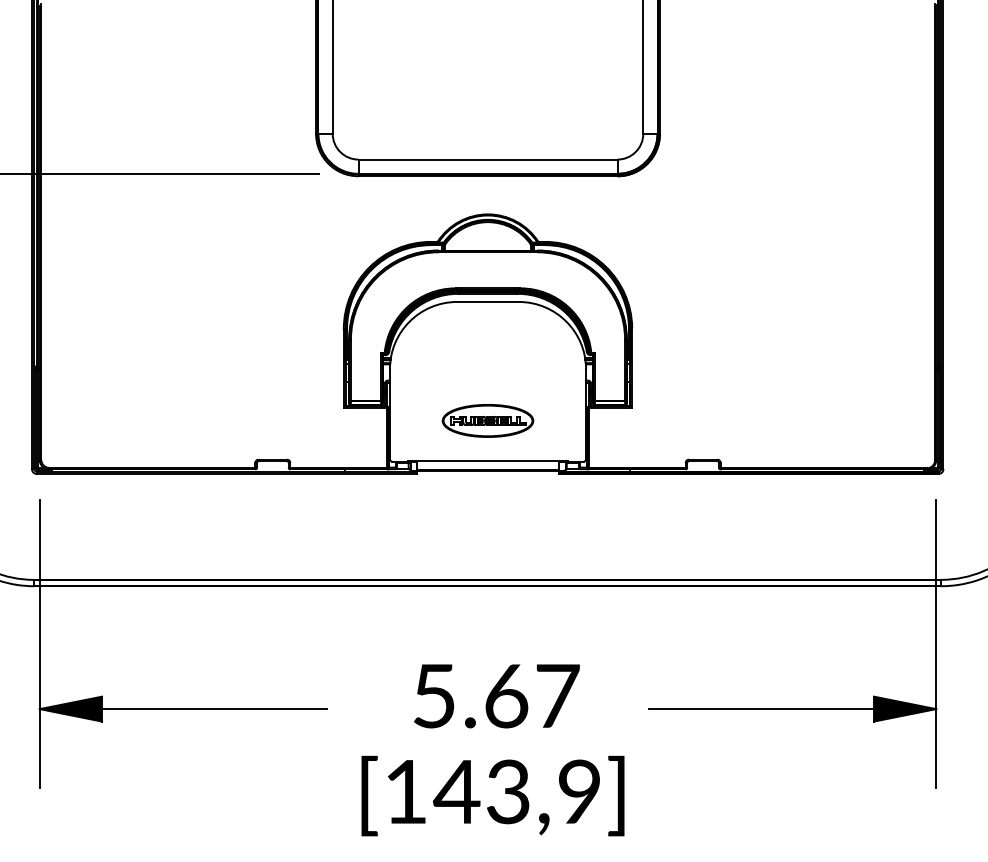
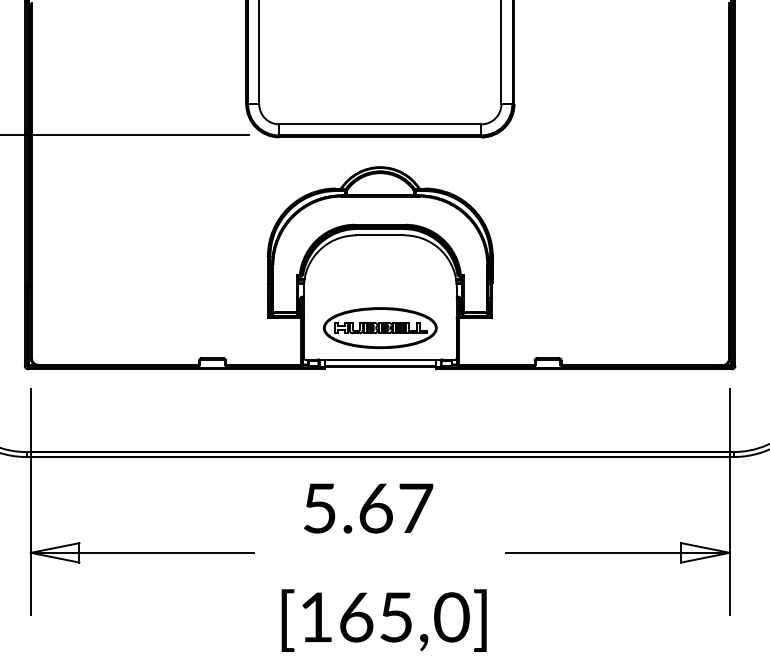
part: (487, 420) -> (379, 327), size x1.6
text: (496, 696) -> (368, 508), moved
fill: (70, 708) -> (54, 552), removed
fill: (904, 708) -> (705, 552), removed
text: (517, 791) -> (403, 617), [143,9] -> [165,0]

